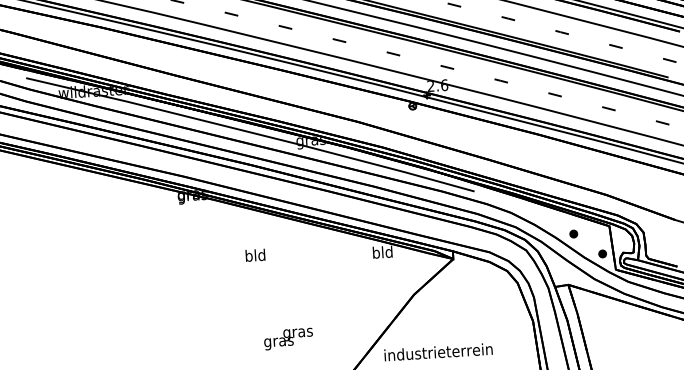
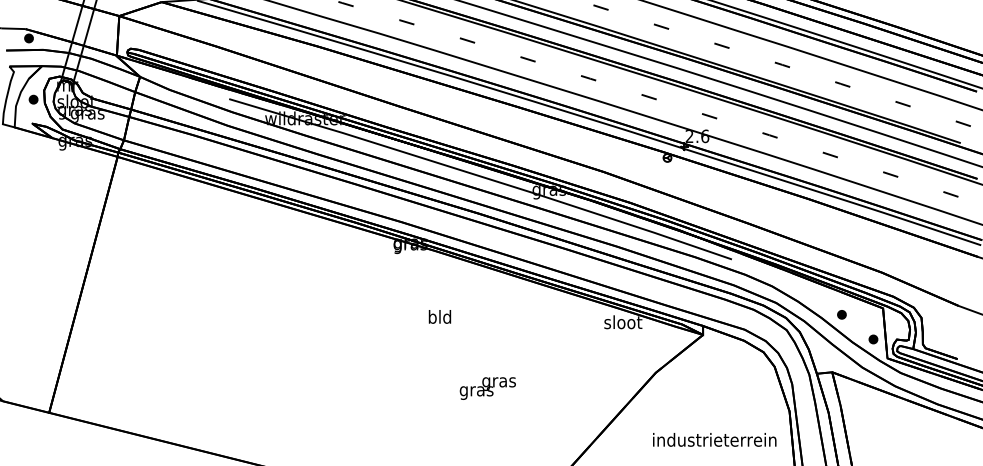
text: (383, 252) -> (623, 322), bld -> sloot
text: (255, 255) -> (439, 316), moved
text: (288, 339) -> (487, 388), moved
text: (438, 351) -> (714, 439), moved

